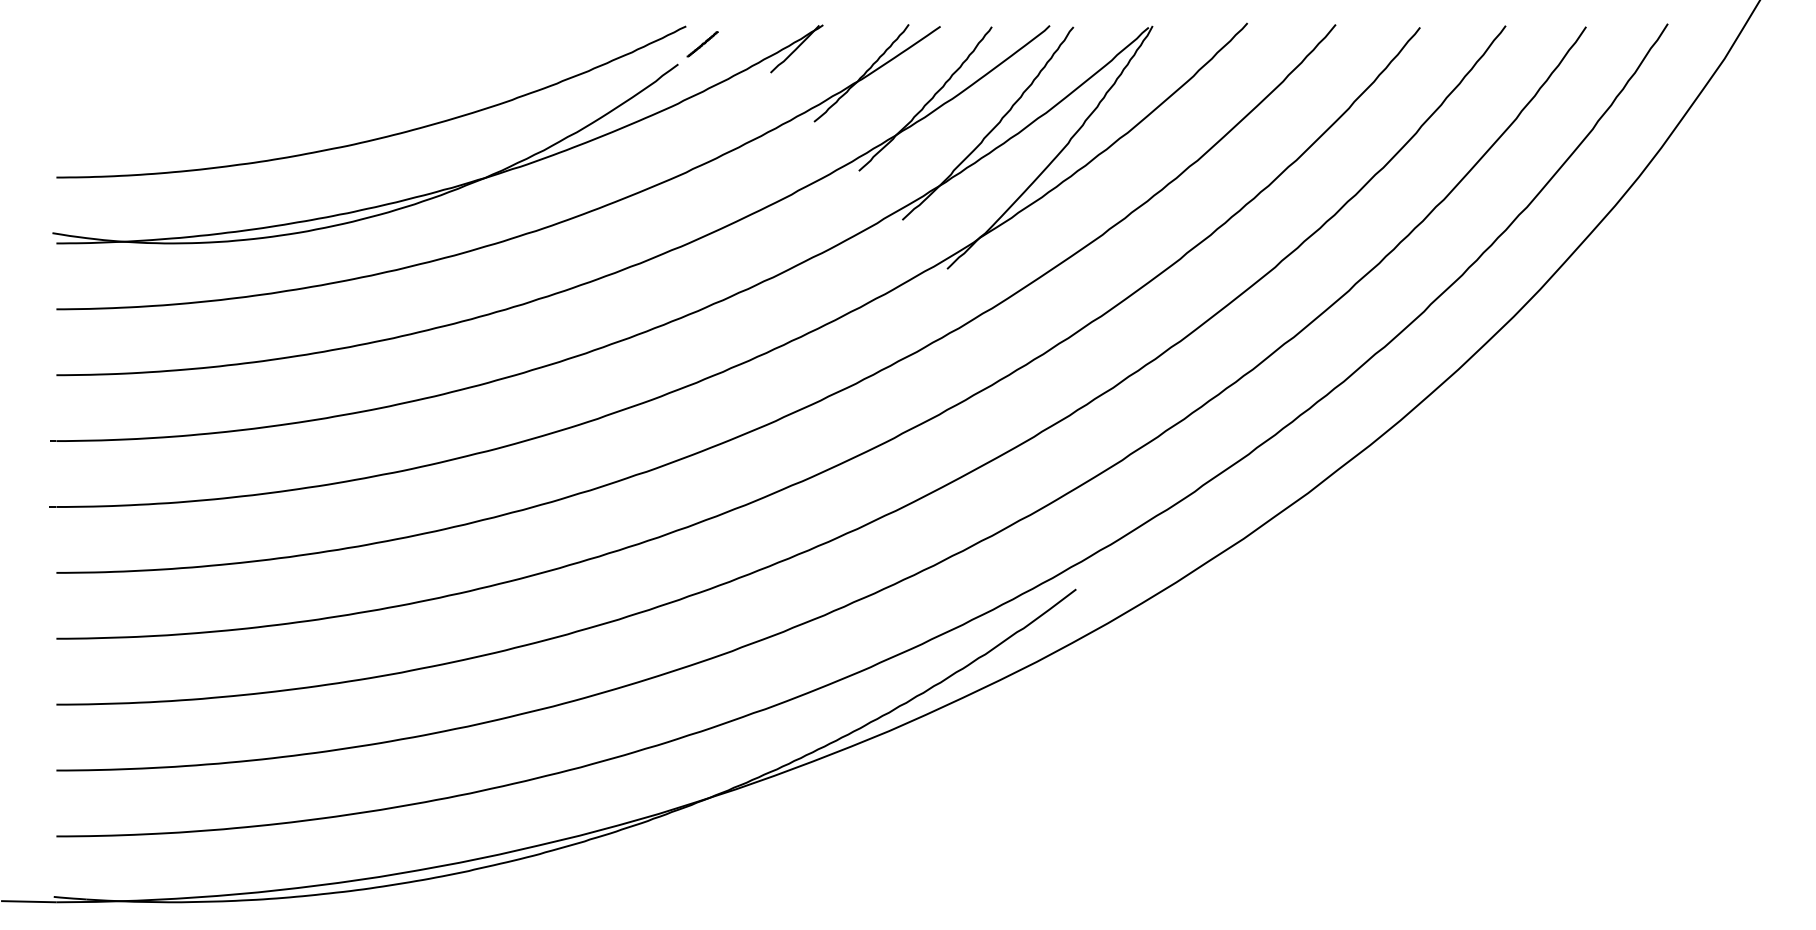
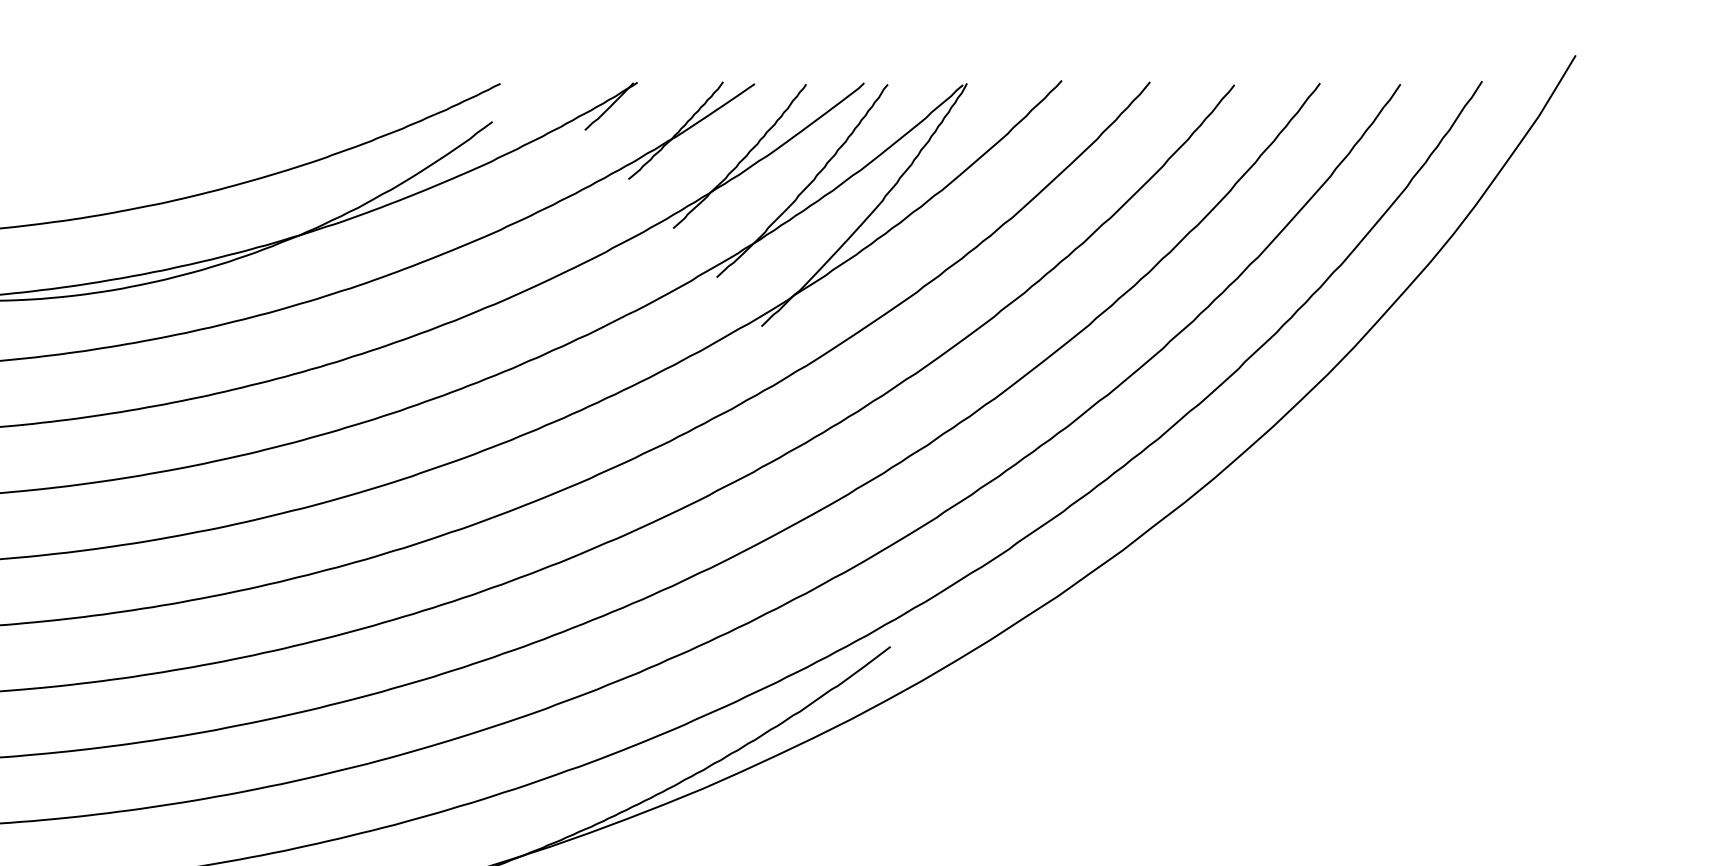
line: (702, 44) -> (516, 101), removed

